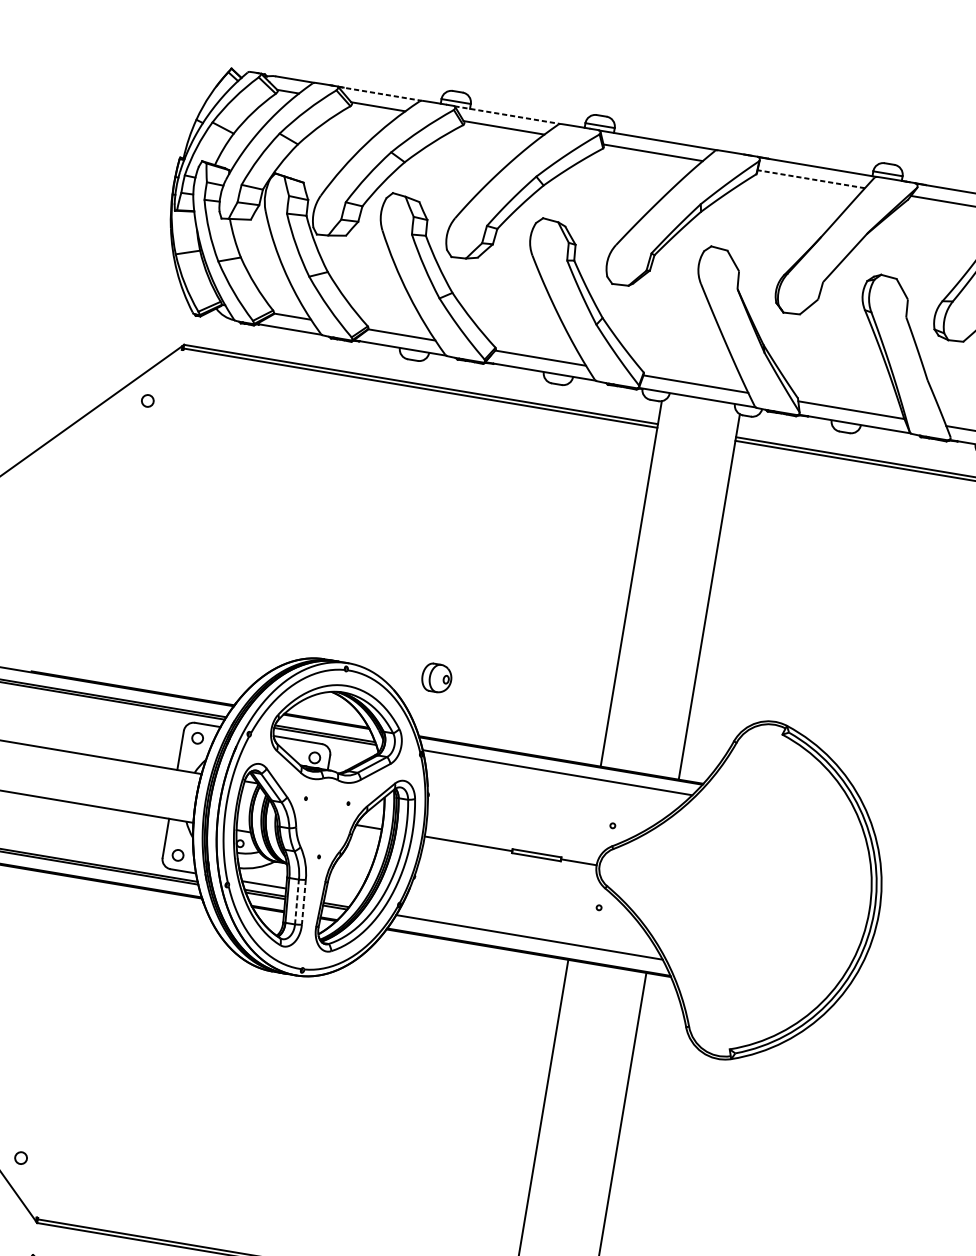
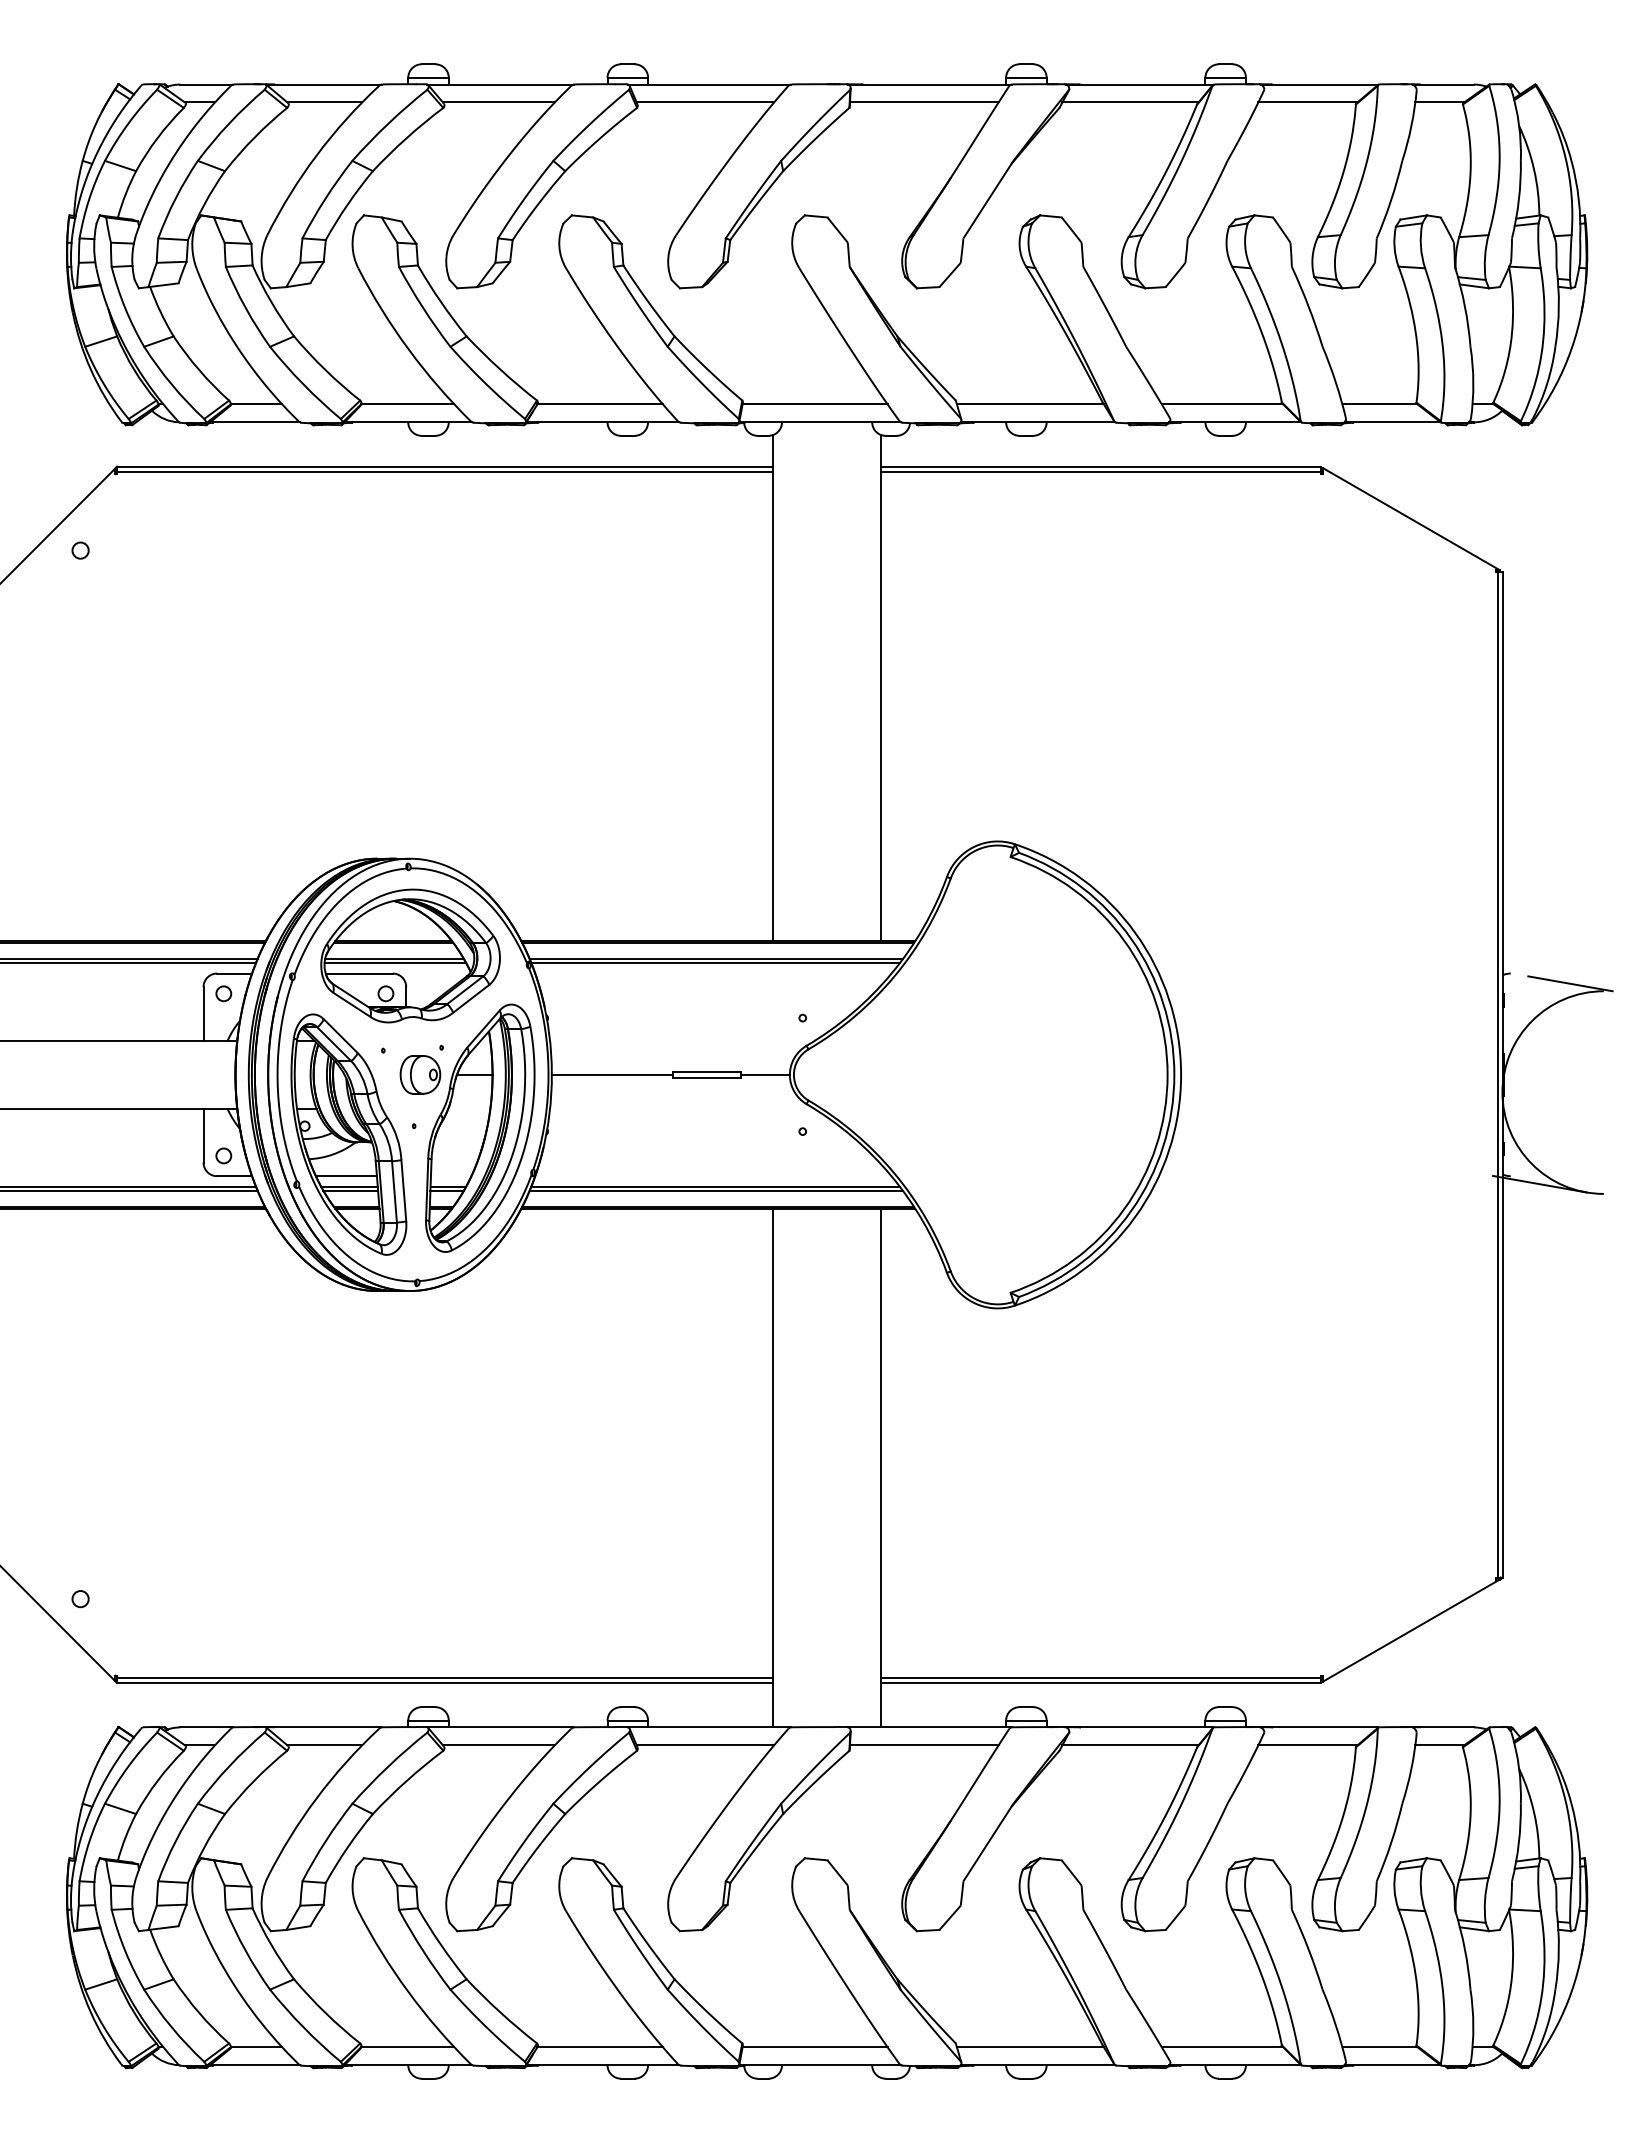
line: (379, 93) -> (323, 84), dashed -> solid
line: (508, 115) -> (501, 84), dashed -> solid
line: (810, 179) -> (923, 102), dashed -> solid
part: (436, 677) -> (420, 1074), moved
line: (556, 775) -> (715, 962), added
line: (297, 901) -> (394, 1191), dashed -> solid
line: (303, 902) -> (403, 1190), dashed -> solid
line: (528, 939) -> (715, 1190), added

